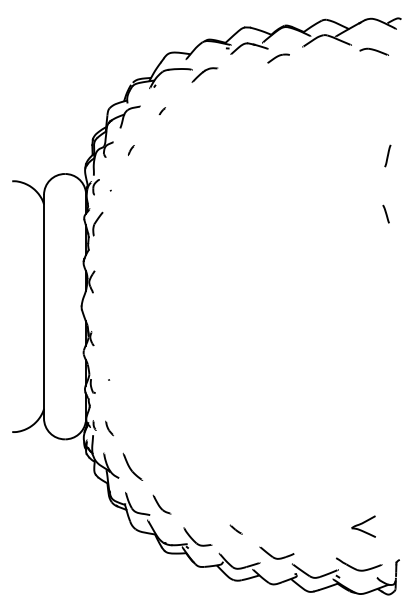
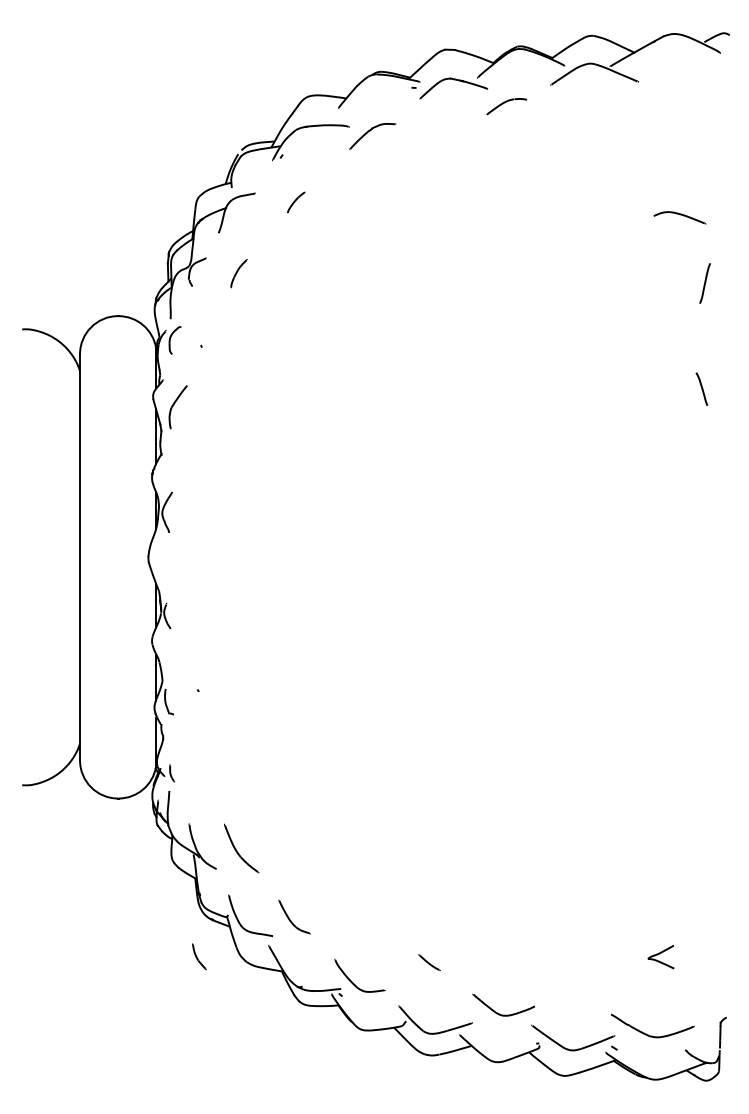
part: (373, 51) -> (678, 217), moved
part: (161, 111) -> (293, 202), size x1.6
part: (131, 150) -> (239, 273), size x1.6
part: (109, 428) -> (199, 956), moved
part: (363, 526) -> (660, 956), size x0.6

